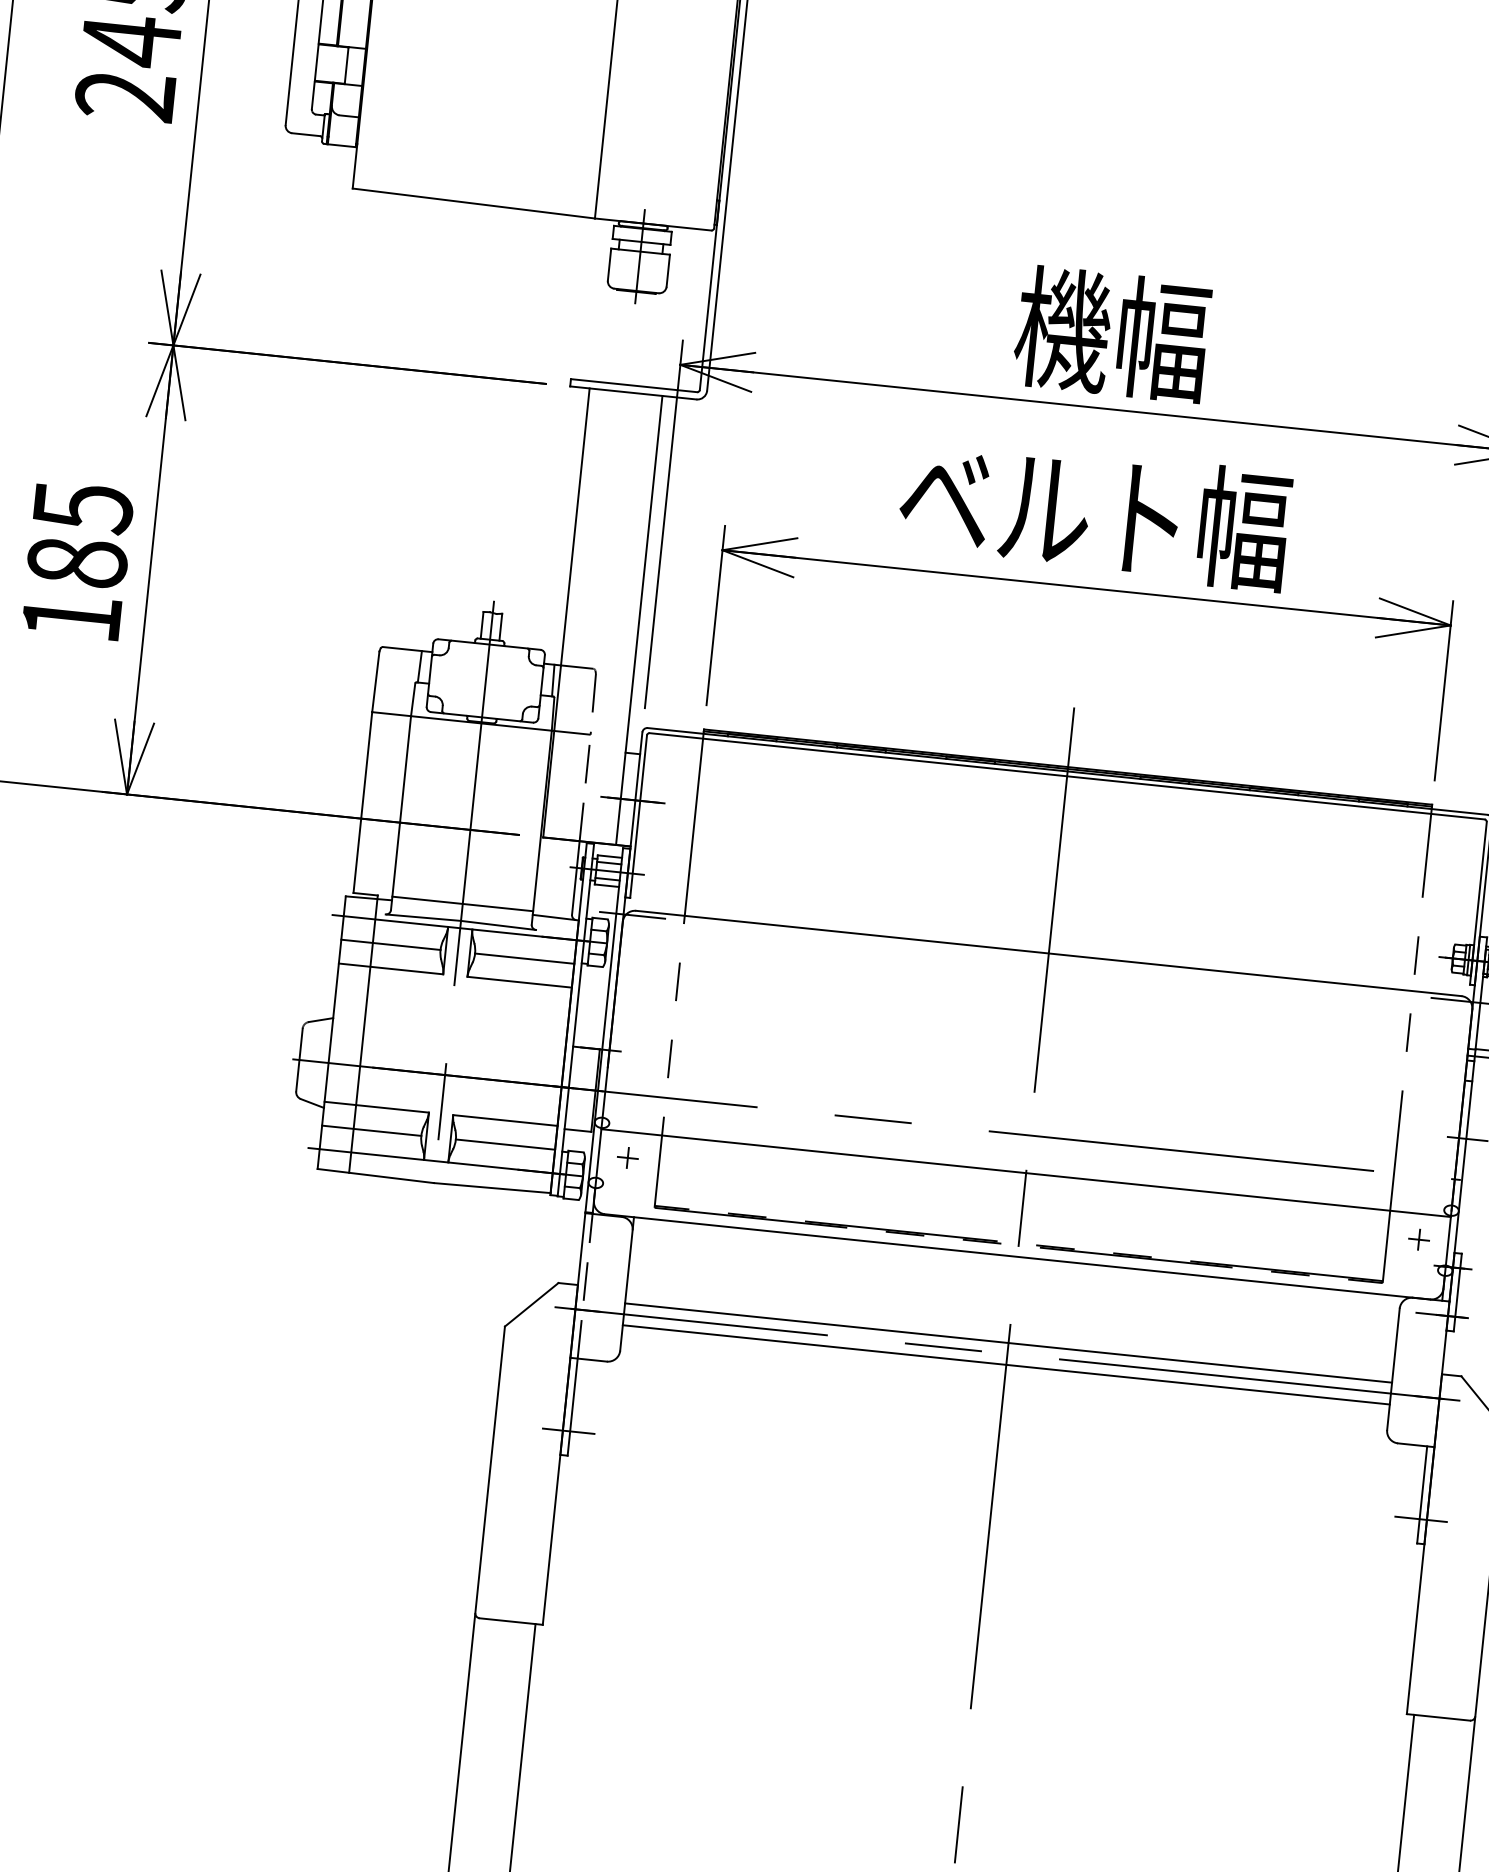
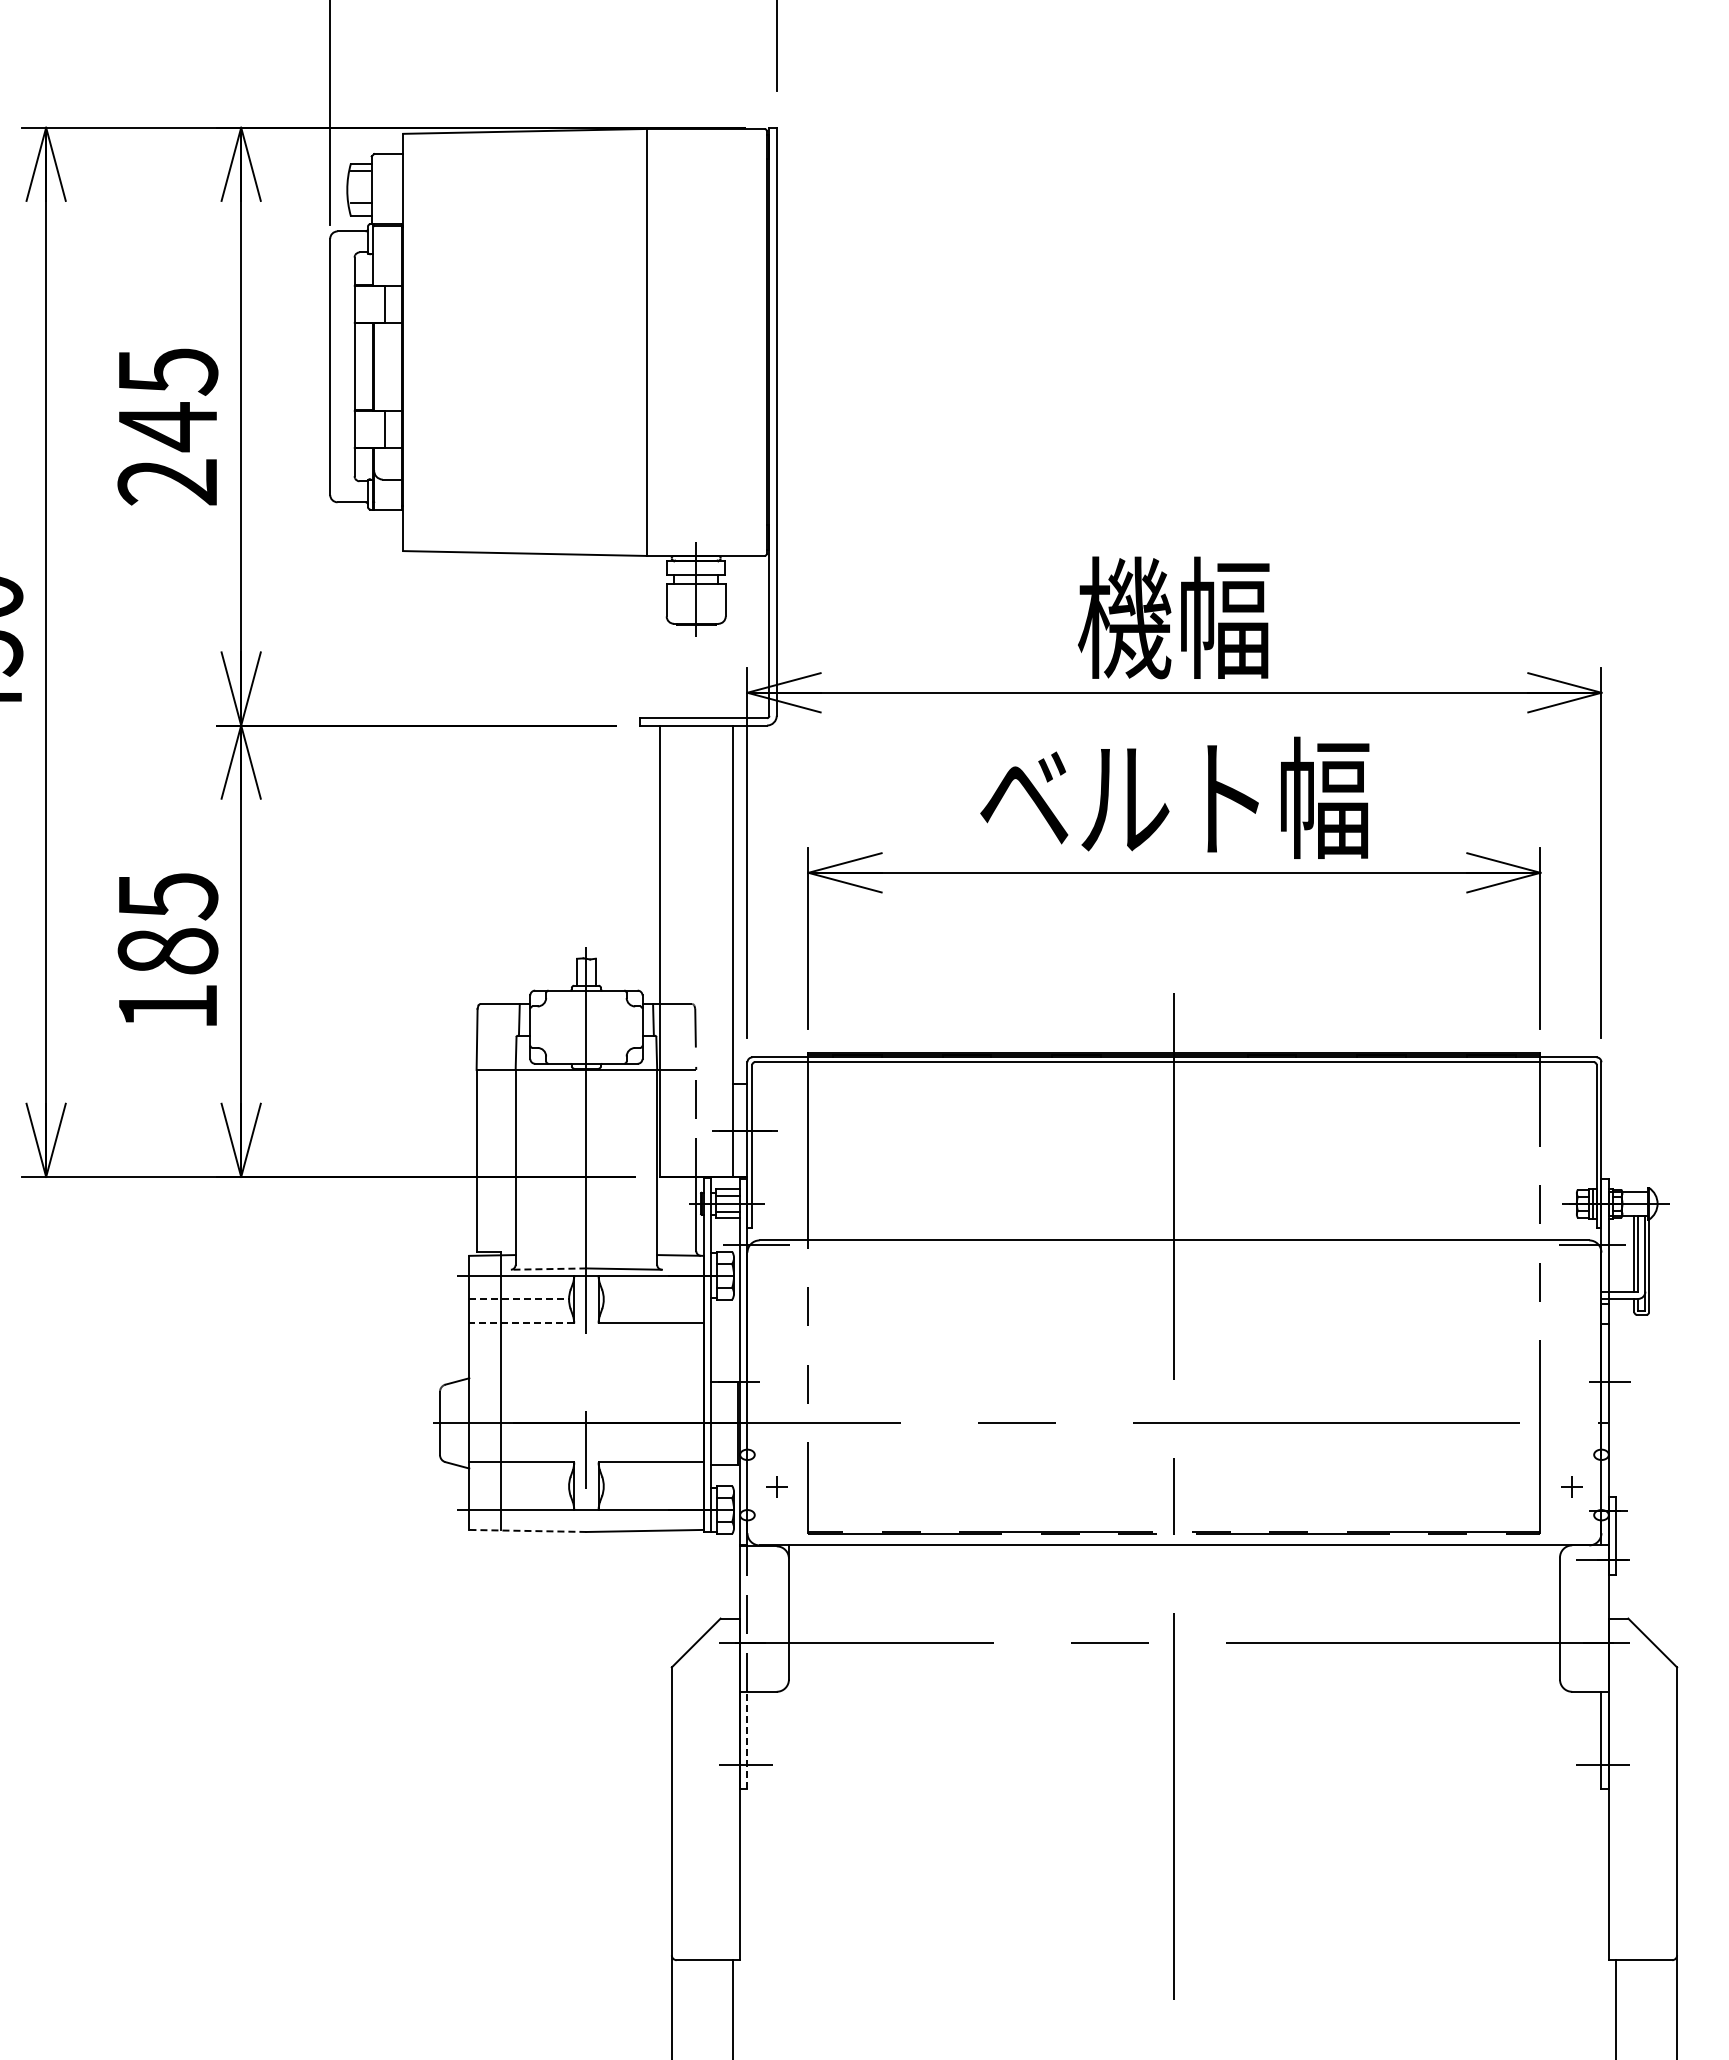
line: (462, 904) -> (586, 1251), removed
line: (423, 918) -> (548, 1269), solid -> dashed
line: (391, 944) -> (519, 1299), solid -> dashed
line: (524, 958) -> (653, 1299), removed
line: (390, 969) -> (521, 1323), solid -> dashed
line: (372, 1130) -> (519, 1486), removed
line: (505, 1144) -> (653, 1486), removed
line: (1026, 1173) -> (1174, 1461), removed
line: (375, 1175) -> (527, 1530), solid -> dashed
line: (1008, 1343) -> (1174, 1632), removed
line: (1006, 1364) -> (1174, 1653), removed
line: (572, 1407) -> (747, 1740), solid -> dashed

